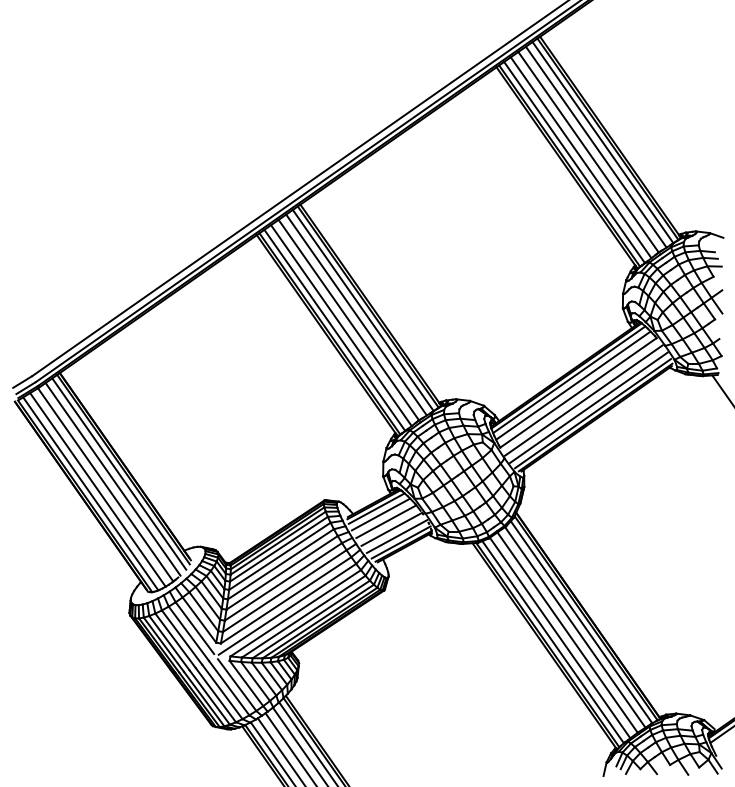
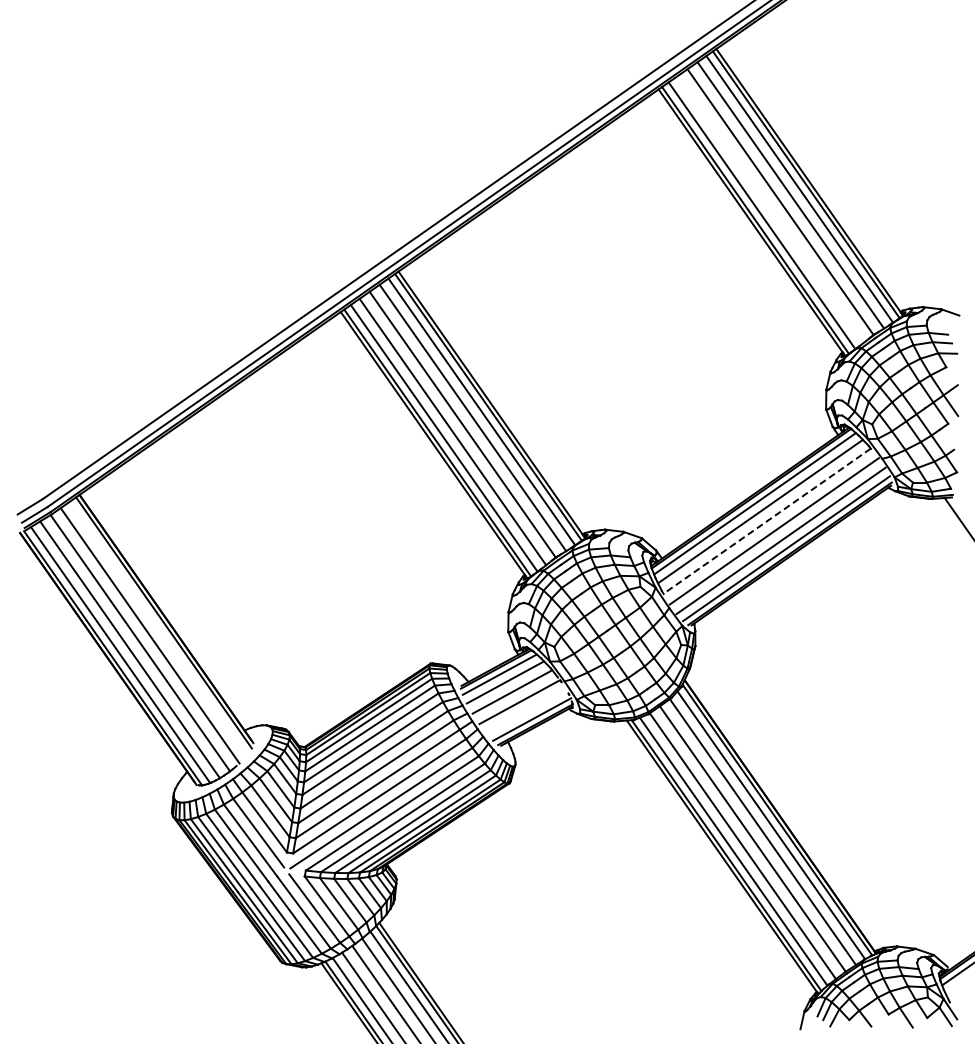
line: (580, 157) -> (770, 209), removed
line: (578, 393) -> (767, 521), solid -> dashed
line: (119, 473) -> (158, 628), removed
line: (396, 536) -> (526, 711), removed

